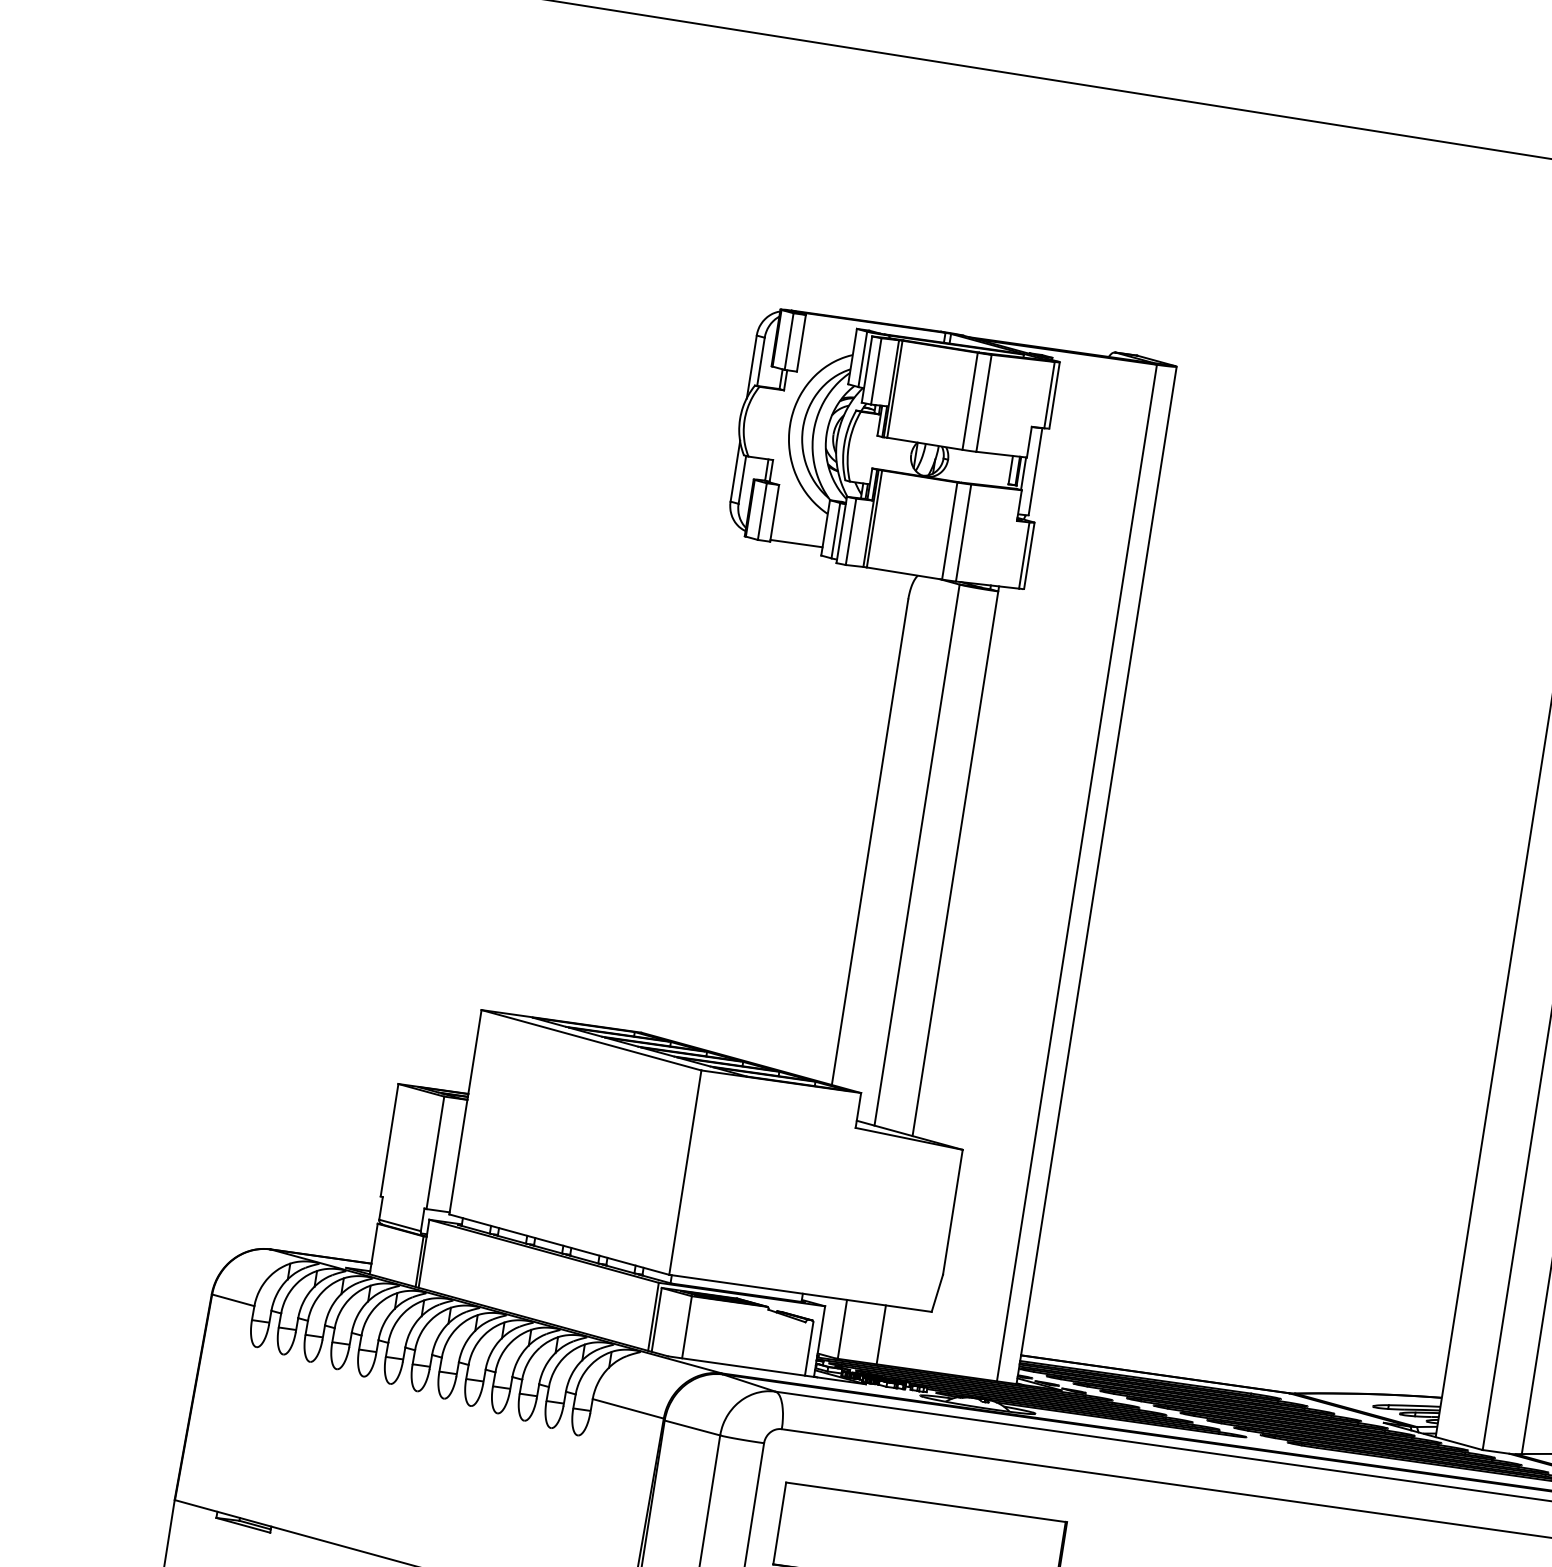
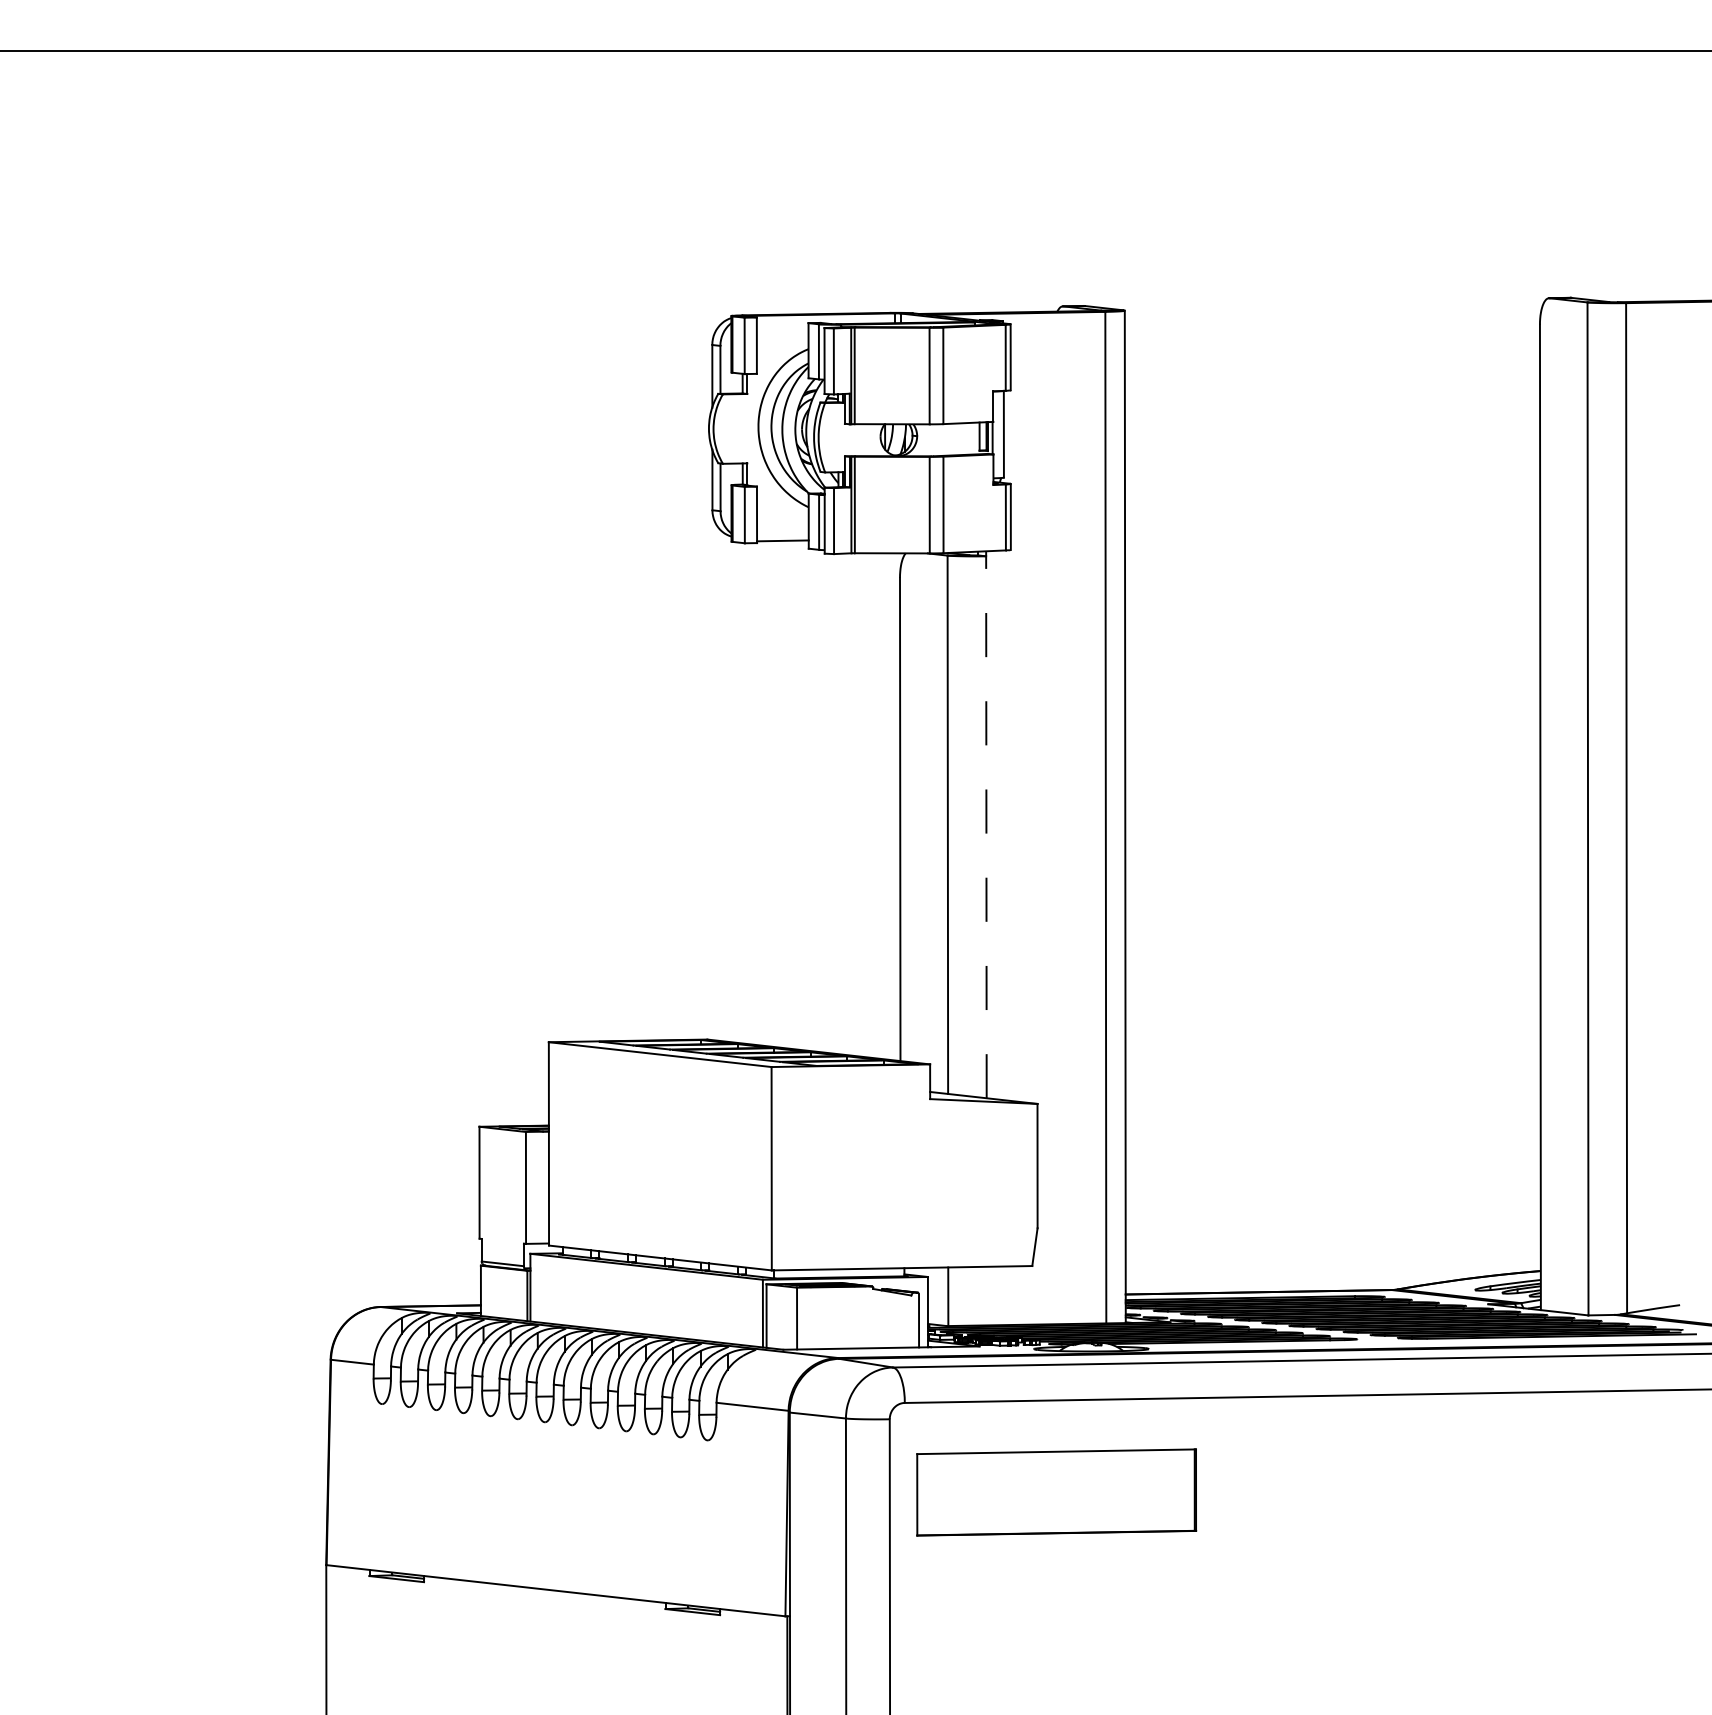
line: (955, 860) -> (986, 824), solid -> dashed
line: (881, 1334) -> (986, 1295), removed

